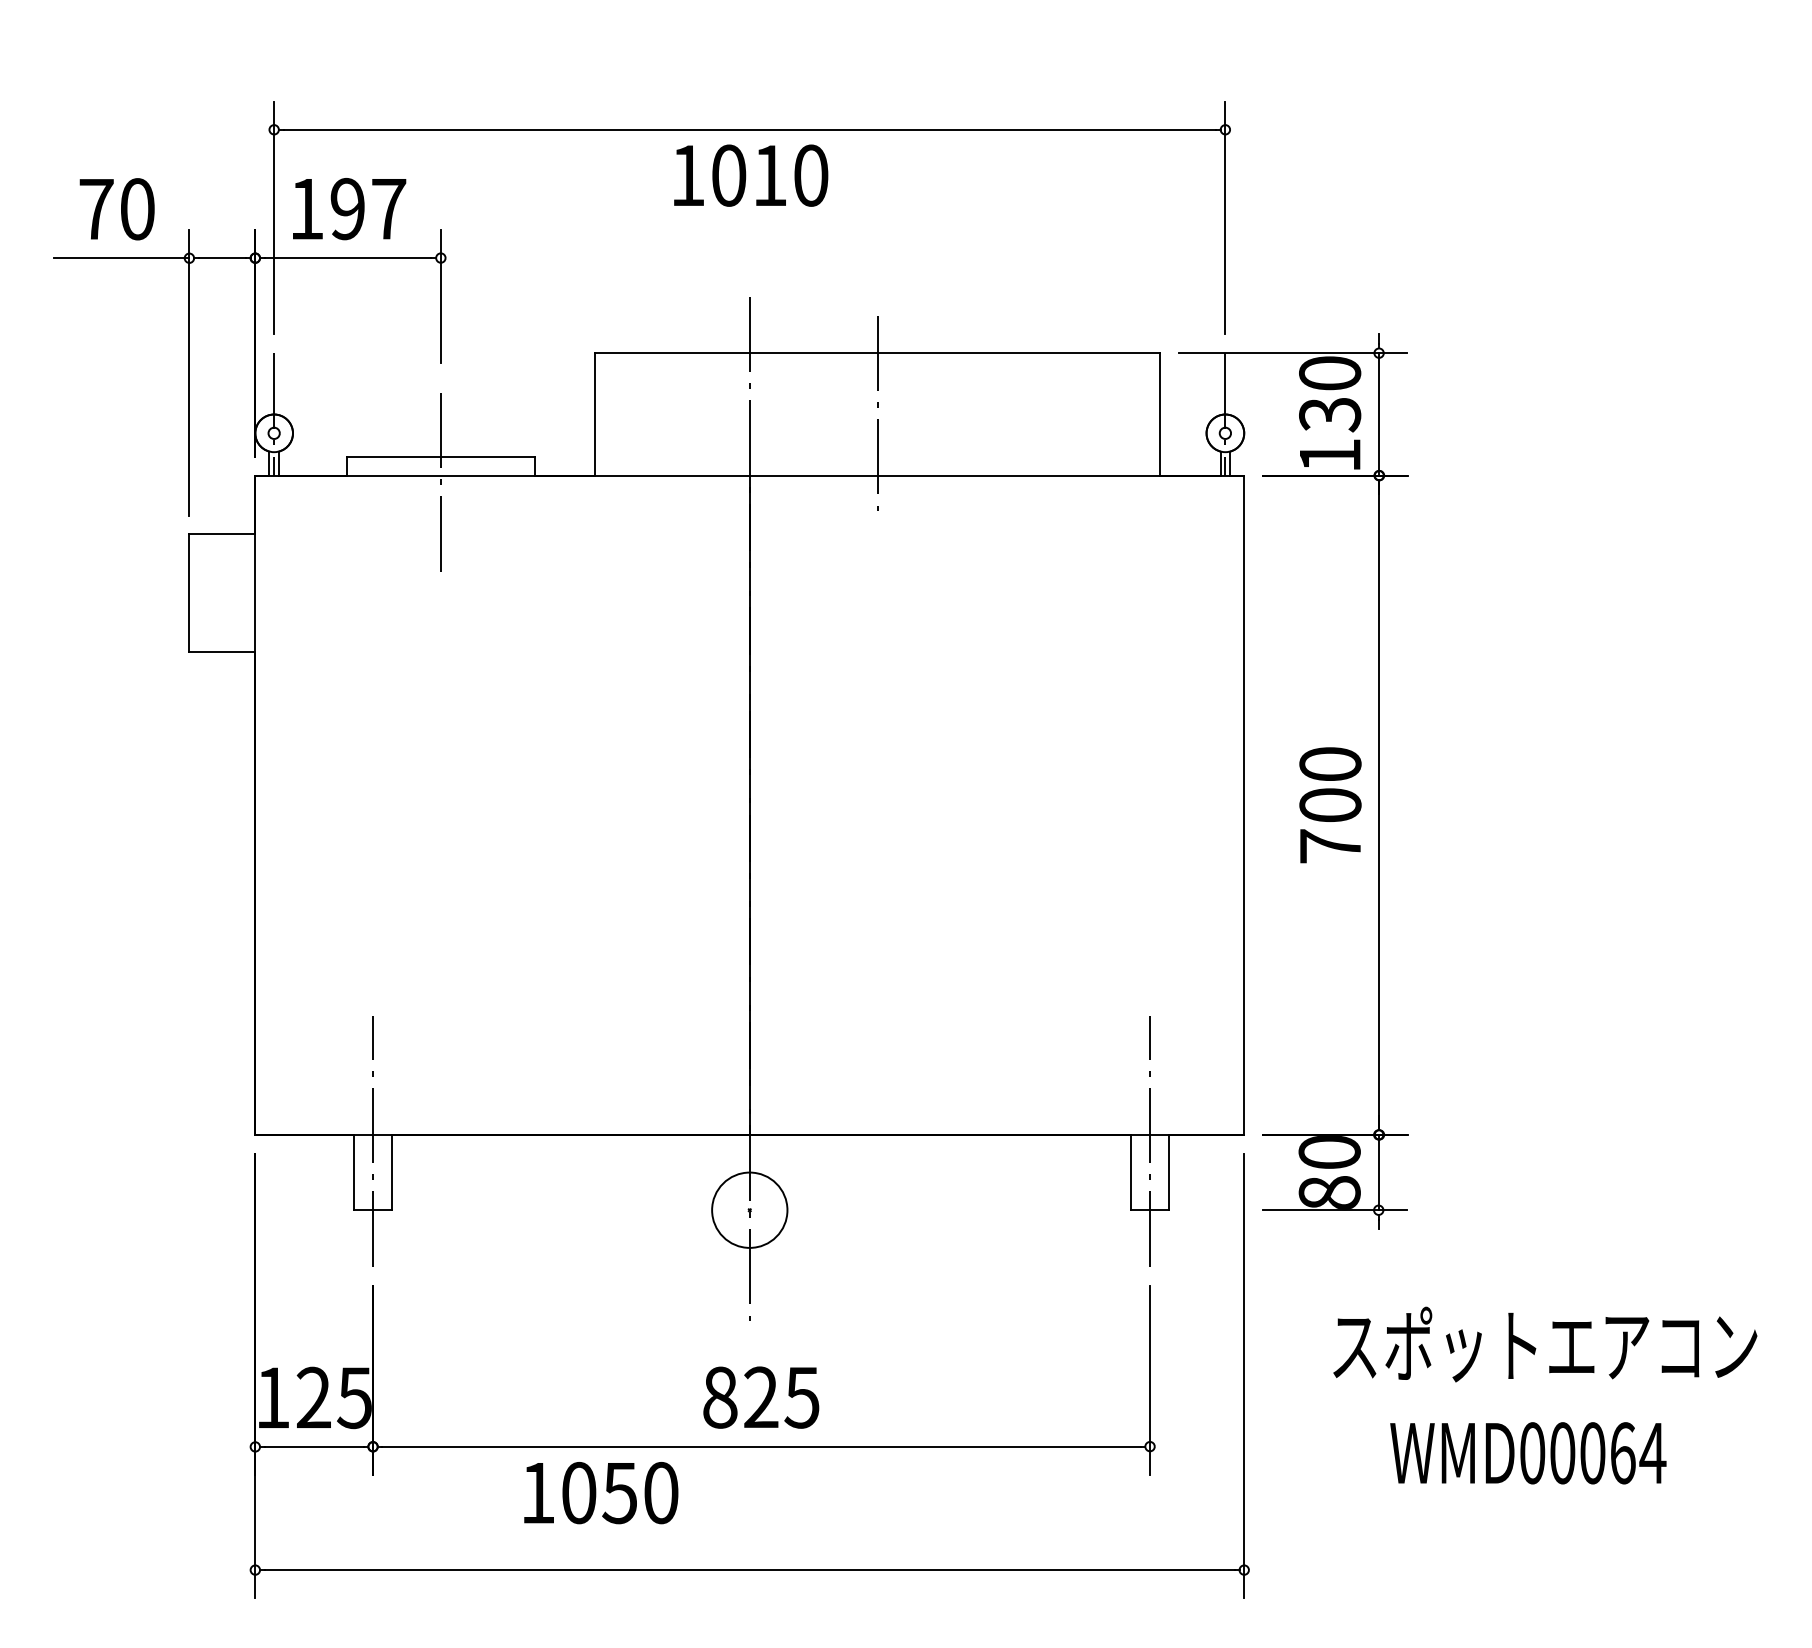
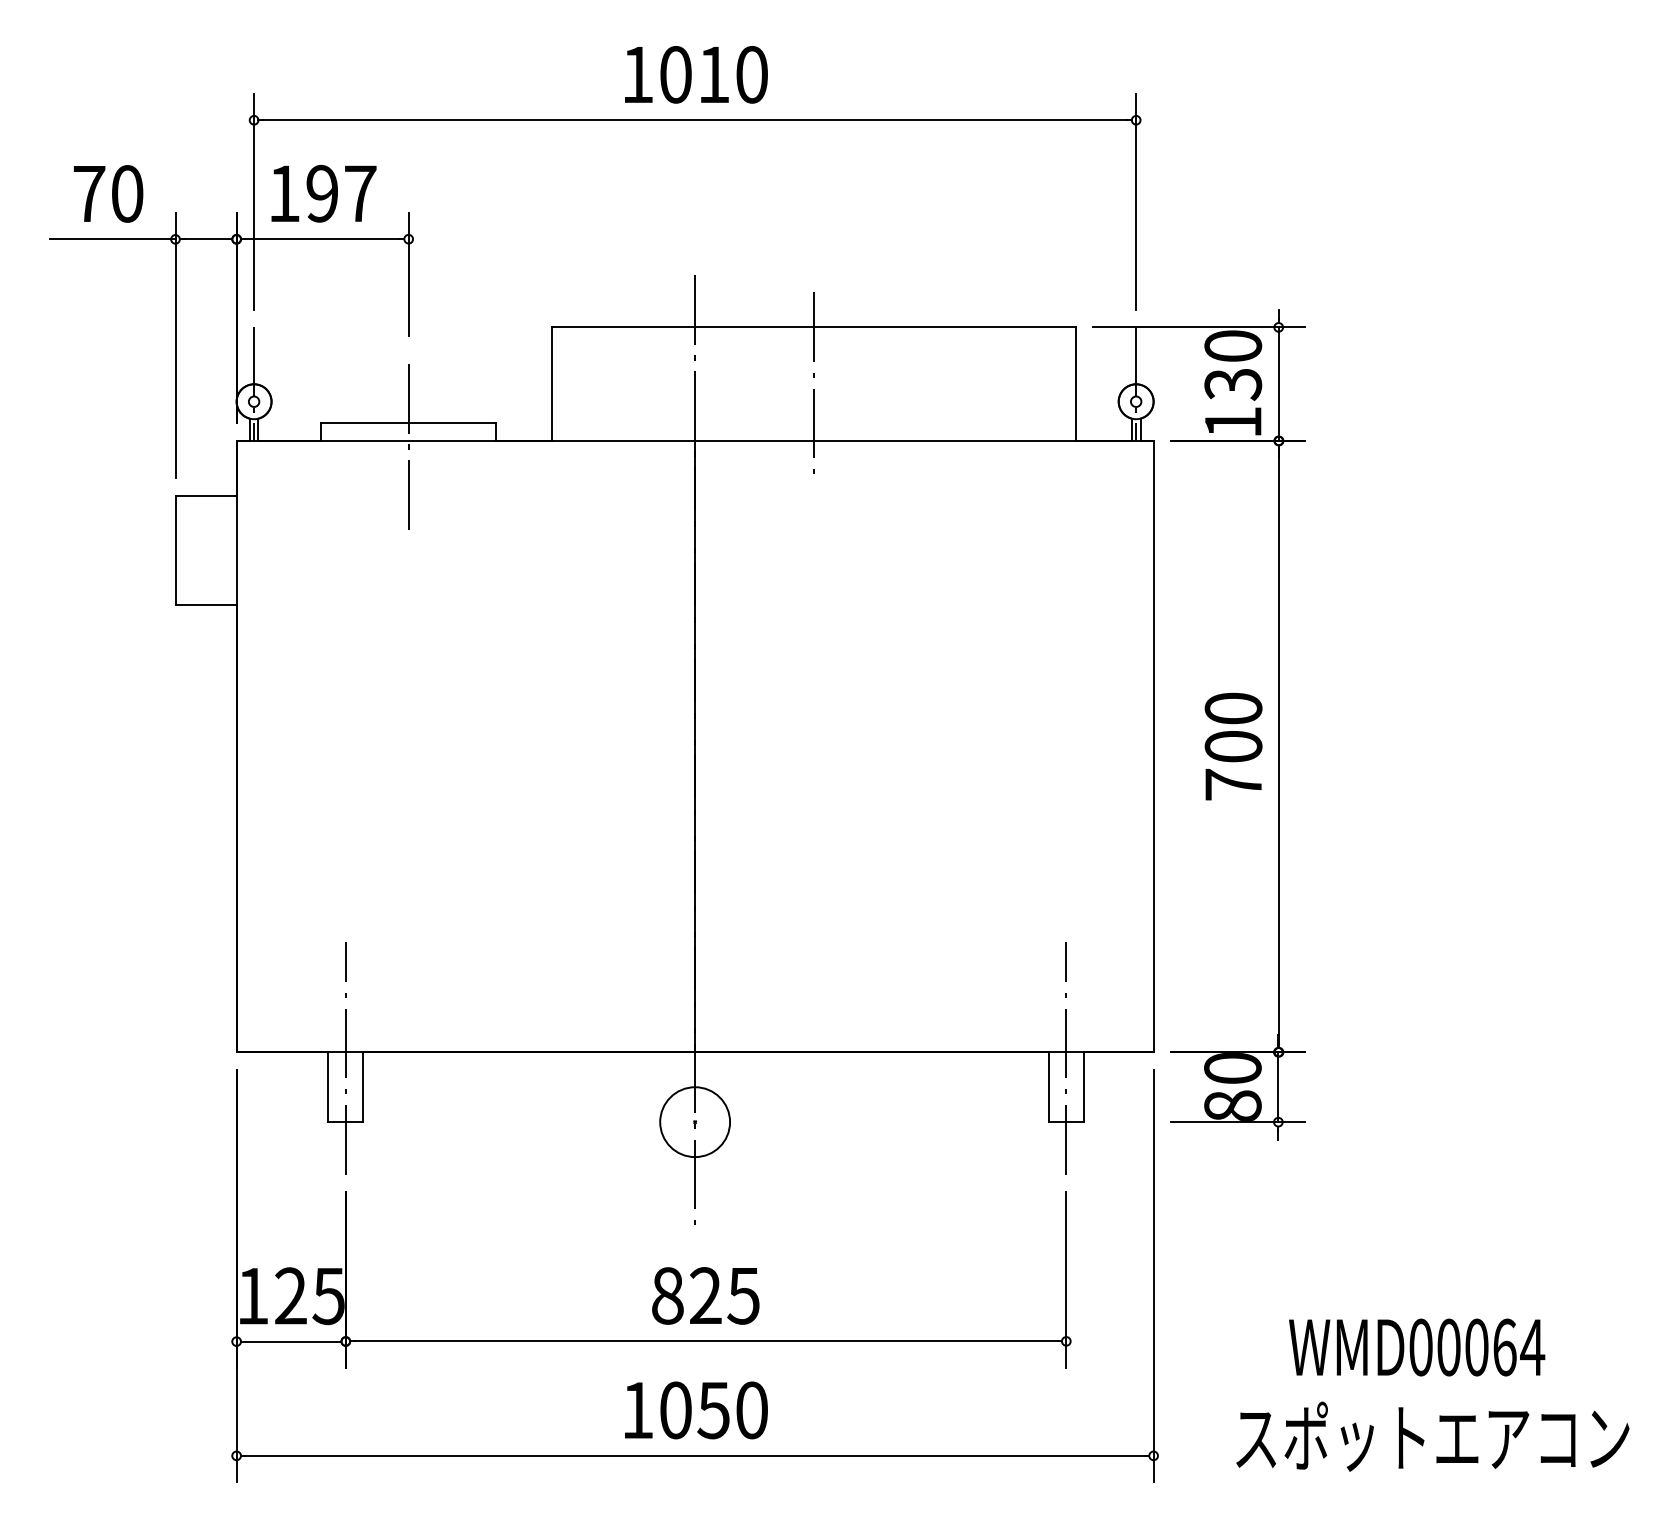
text: (751, 175) -> (696, 74), moved
text: (1544, 1344) -> (1432, 1436), moved
text: (601, 1493) -> (696, 1410), moved

